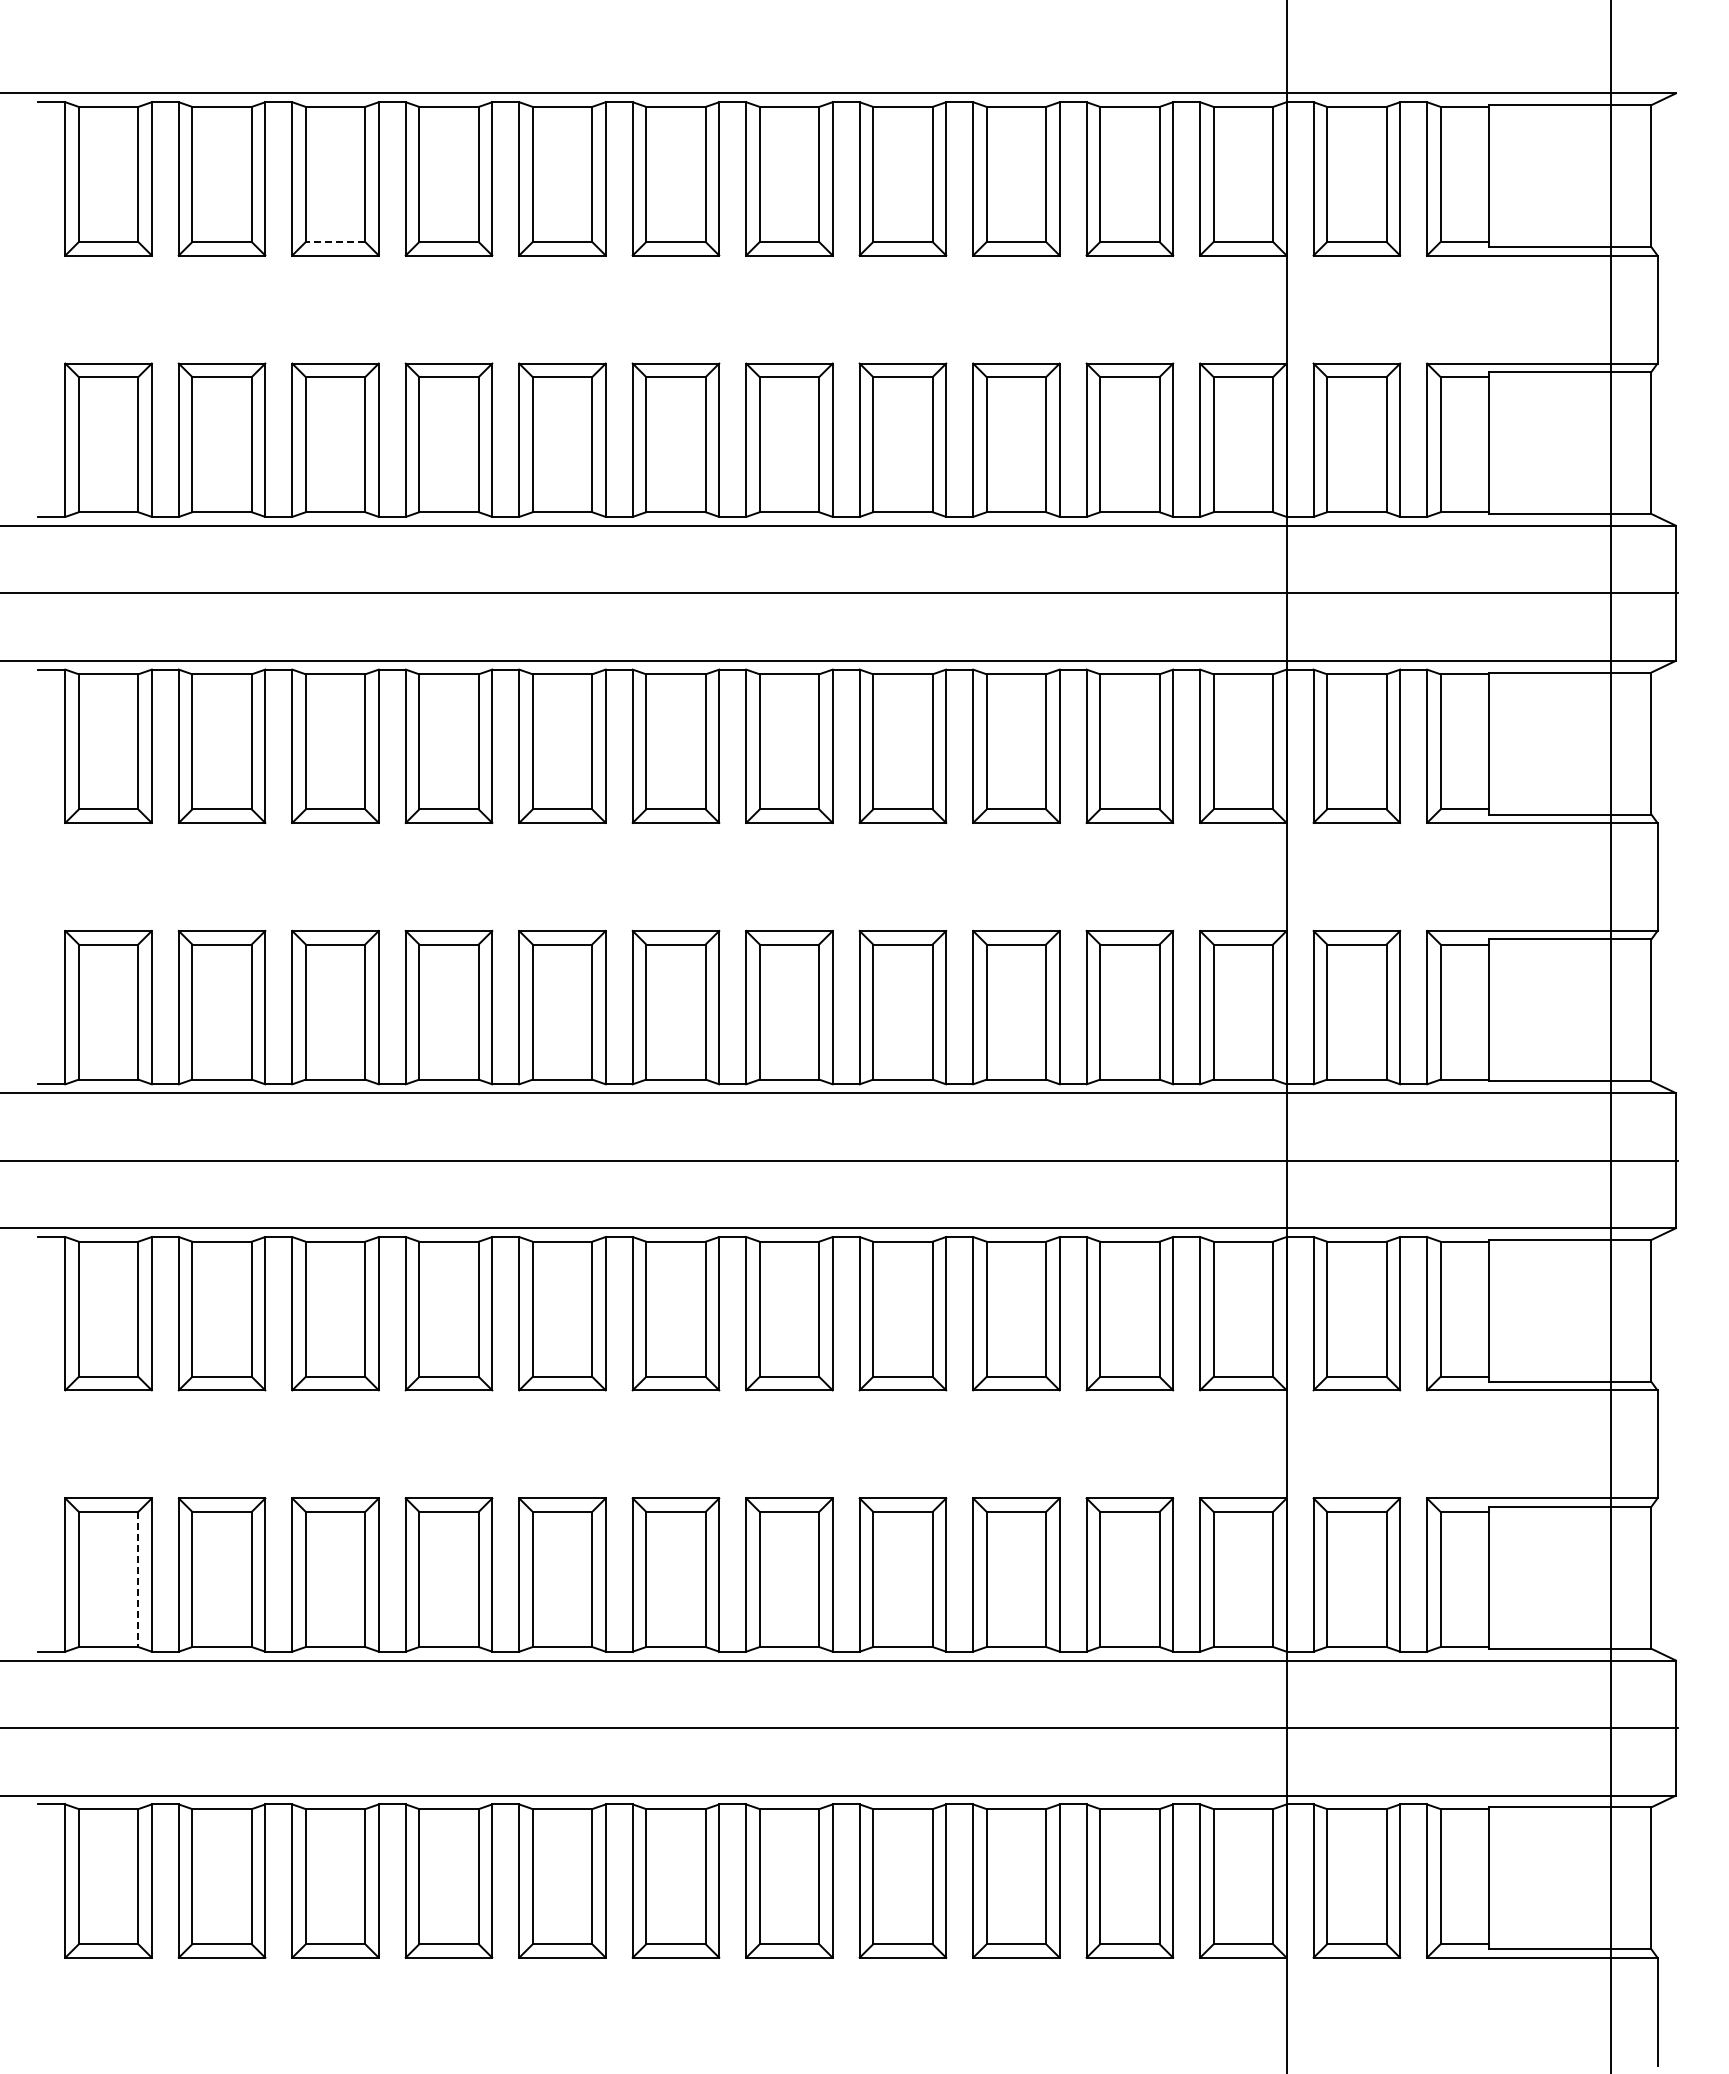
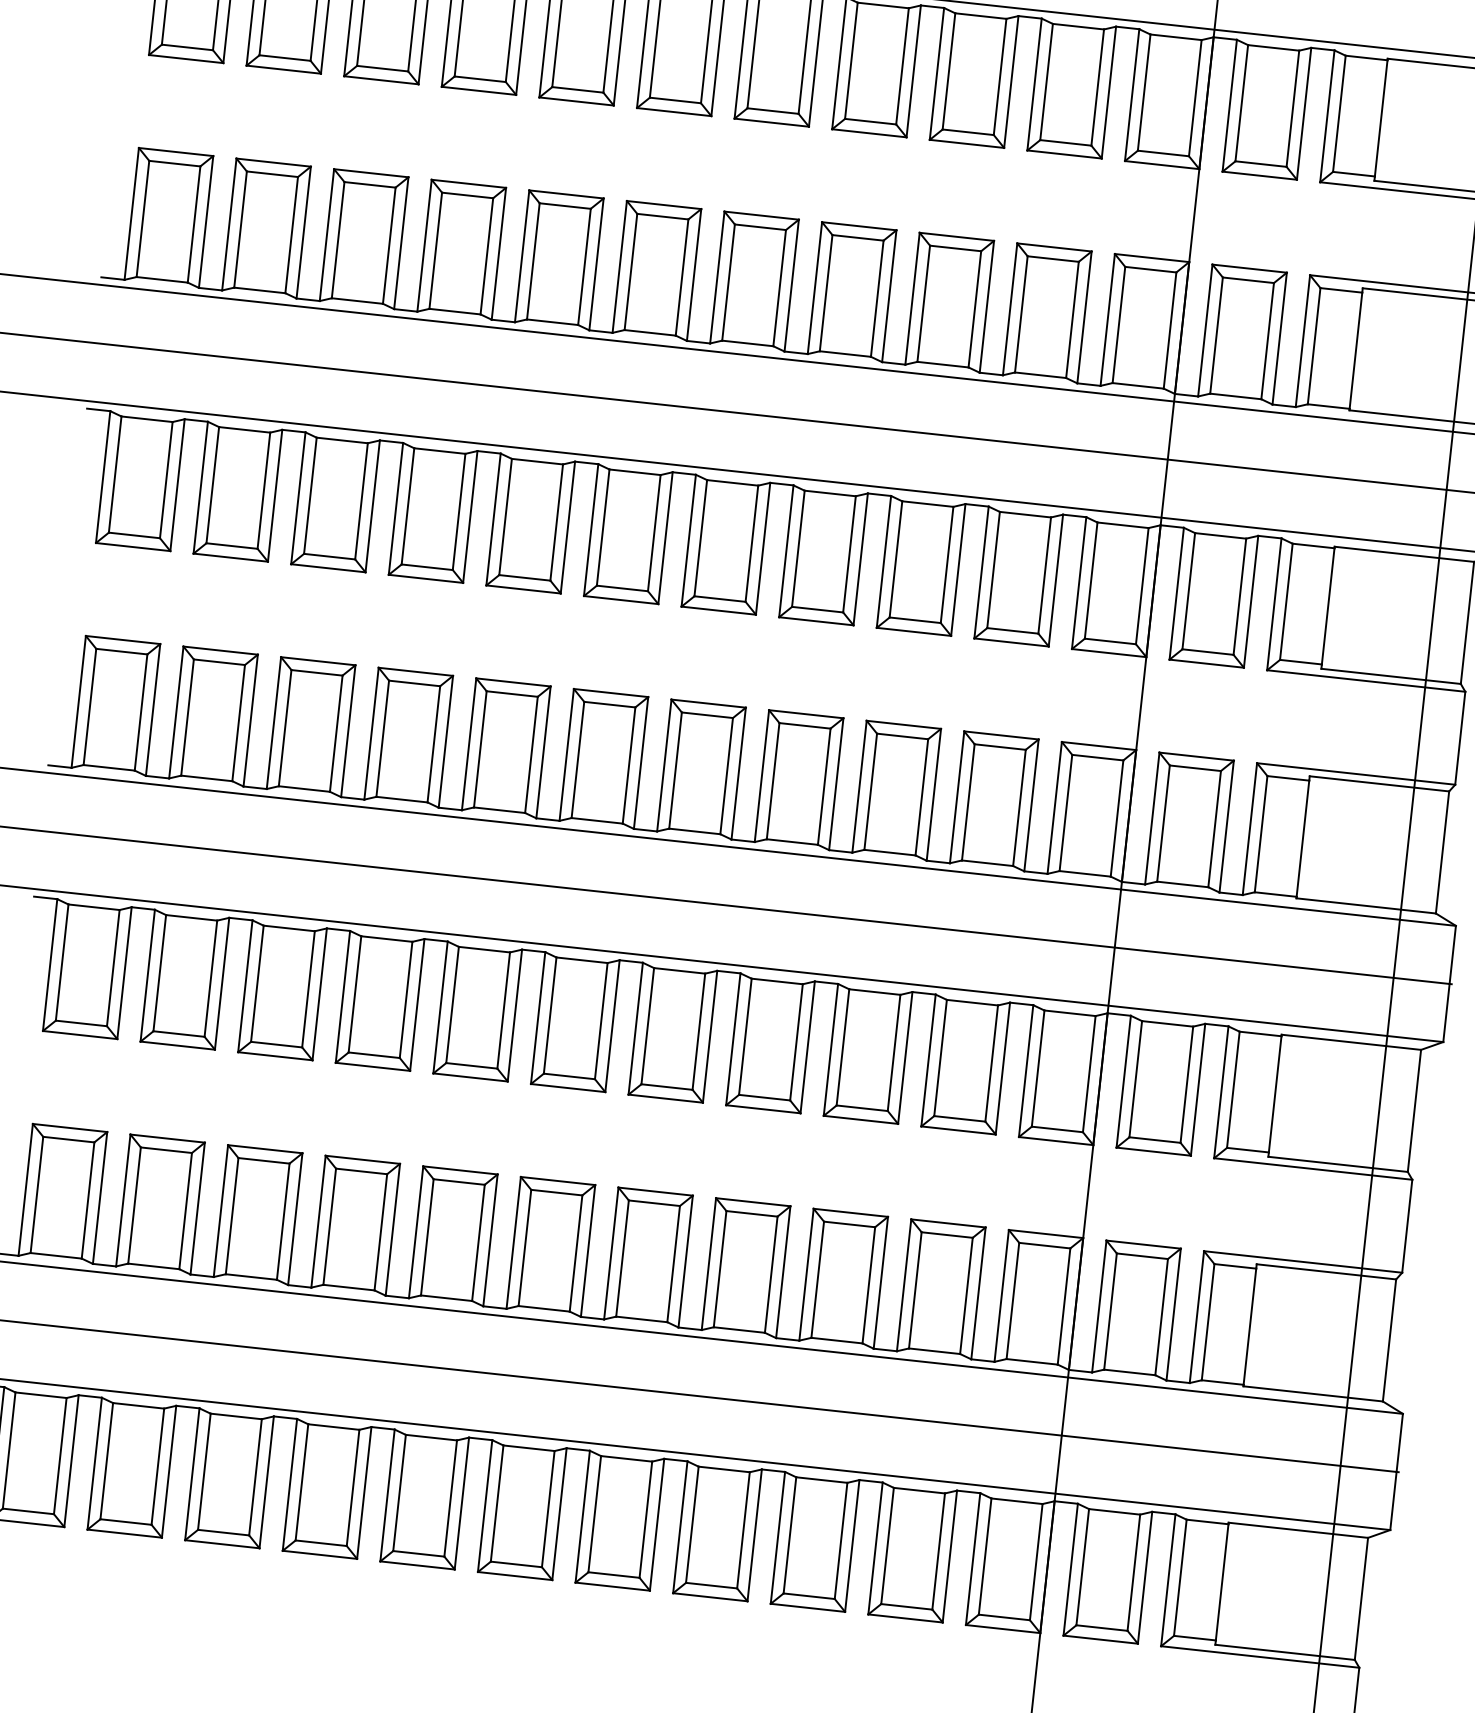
line: (335, 242) -> (382, 69), dashed -> solid
line: (138, 1579) -> (88, 1200), dashed -> solid

